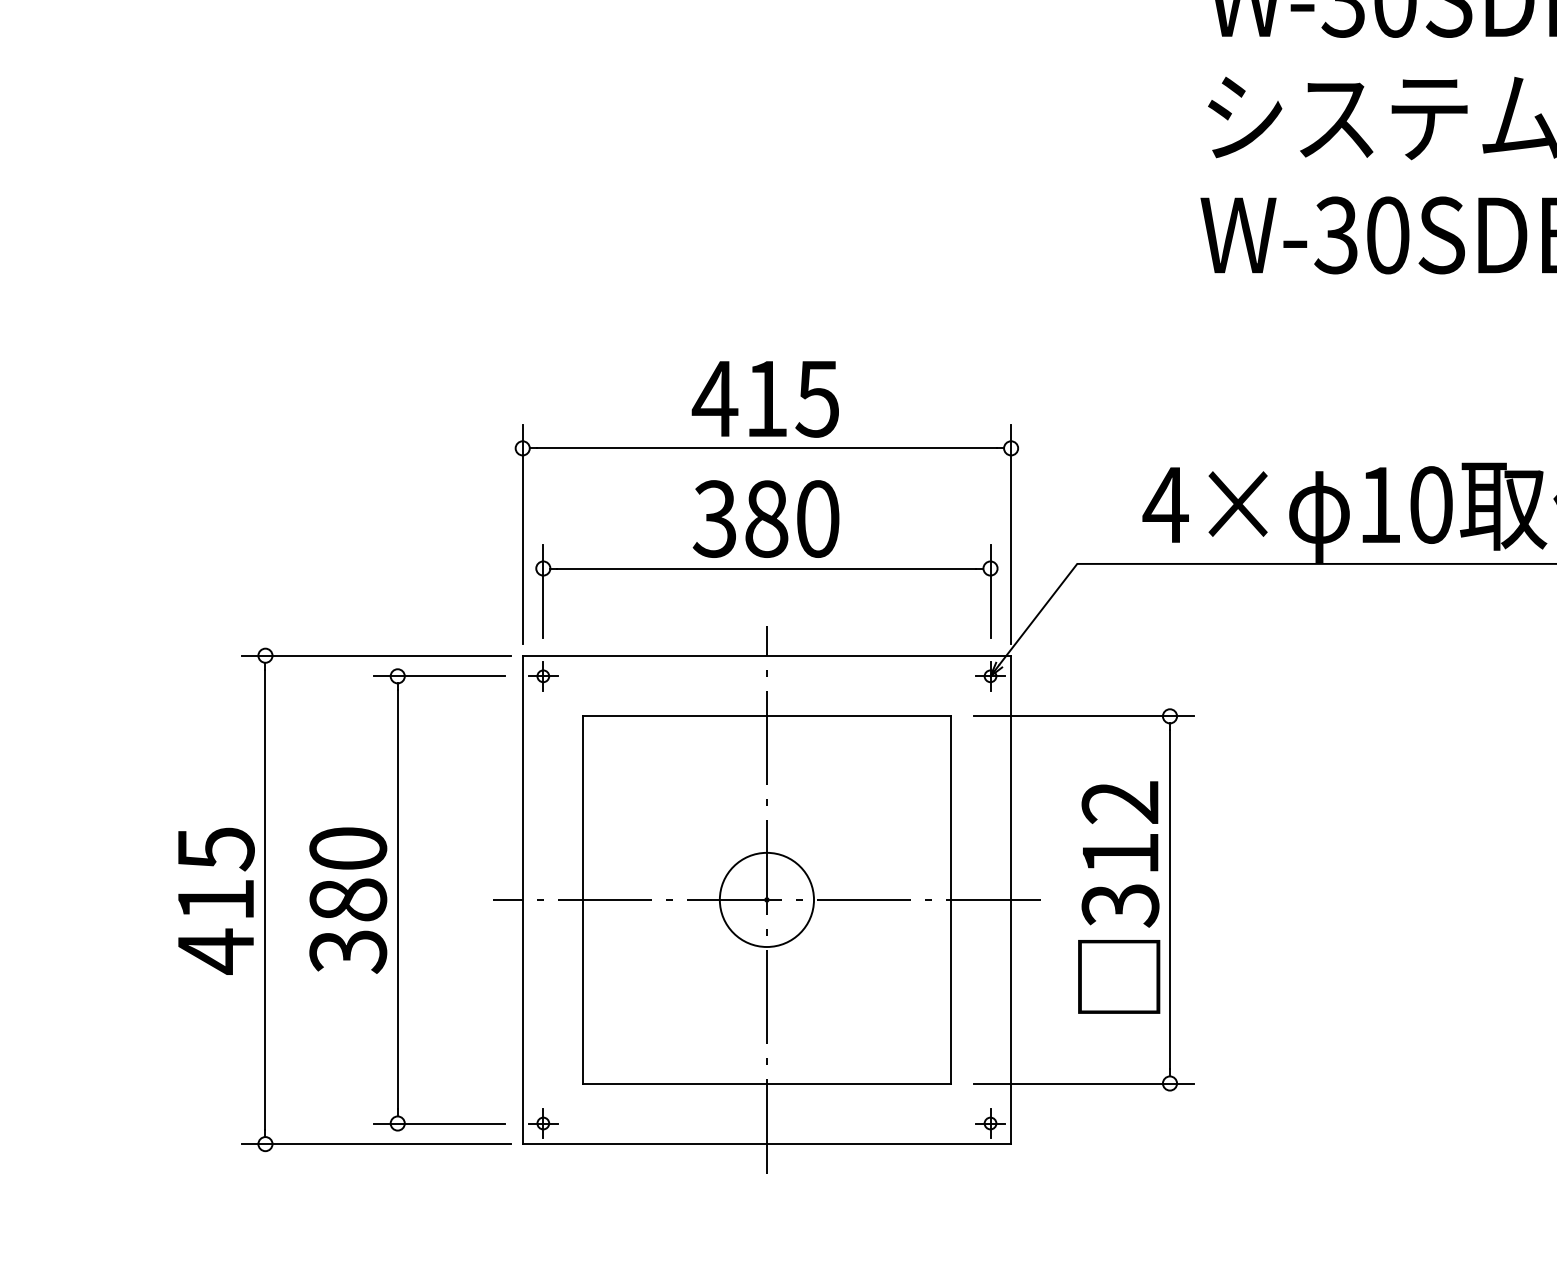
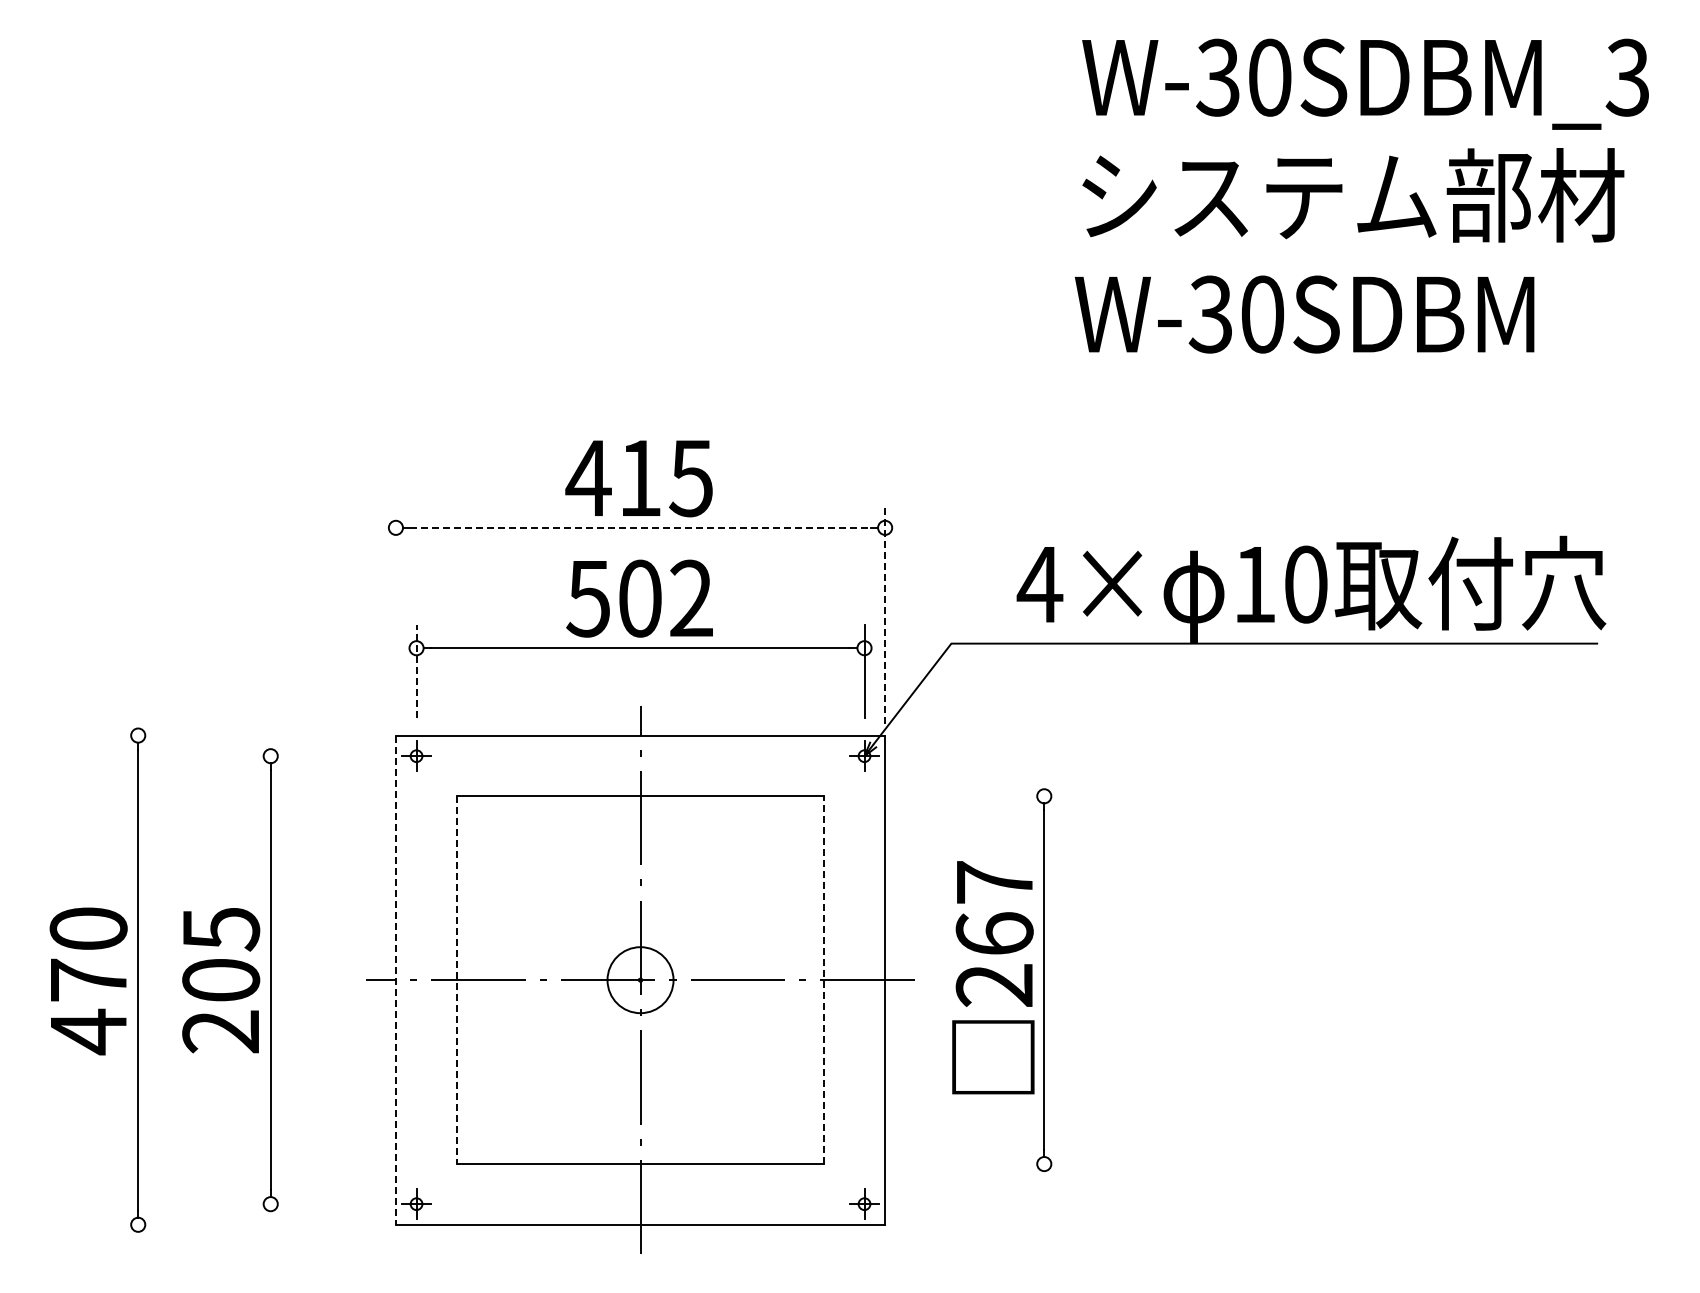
line: (767, 448) -> (641, 527), solid -> dashed
text: (765, 518) -> (639, 598), 380 -> 502
line: (522, 533) -> (395, 613), removed
line: (1011, 534) -> (885, 614), solid -> dashed
line: (543, 591) -> (416, 671), solid -> dashed
line: (376, 655) -> (249, 735), removed
line: (439, 676) -> (312, 756), removed
line: (1083, 716) -> (957, 796), removed
text: (1120, 854) -> (994, 934), 312 -> 267
text: (215, 874) -> (88, 954), 415 -> 470
text: (348, 900) -> (221, 980), 380 -> 205
line: (522, 900) -> (395, 980), solid -> dashed
line: (583, 900) -> (456, 980), solid -> dashed
circle: (766, 900) -> (640, 980), size x0.7
line: (950, 900) -> (824, 980), solid -> dashed
line: (1083, 1083) -> (957, 1164), removed
line: (439, 1123) -> (312, 1204), removed
line: (376, 1143) -> (249, 1224), removed

